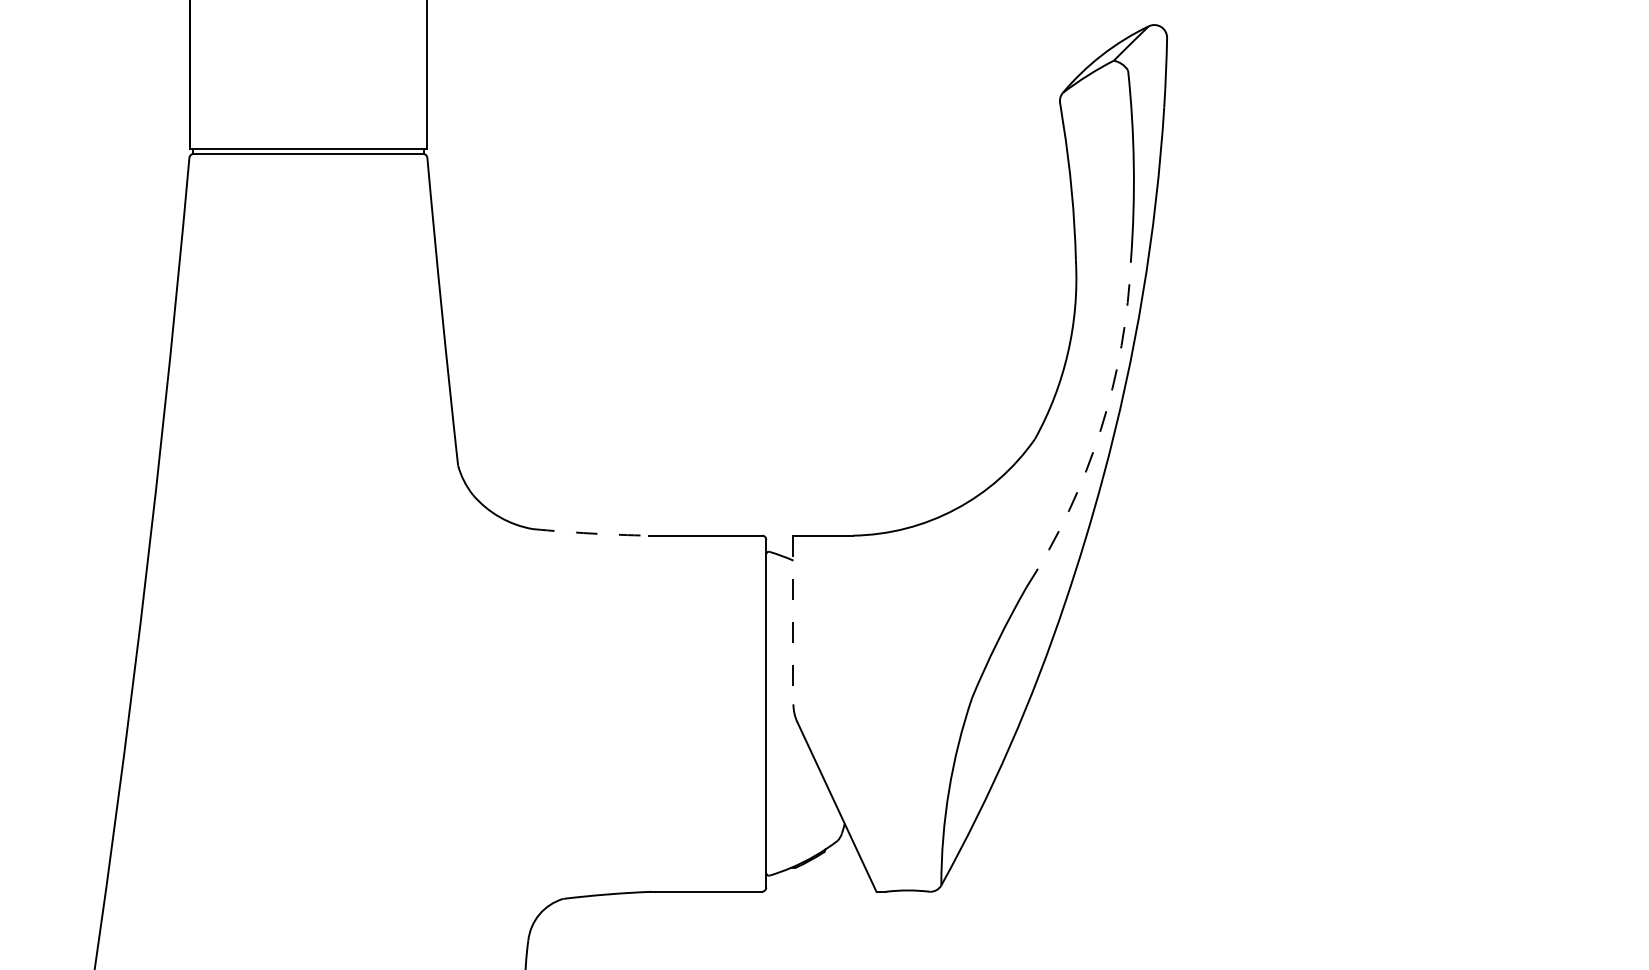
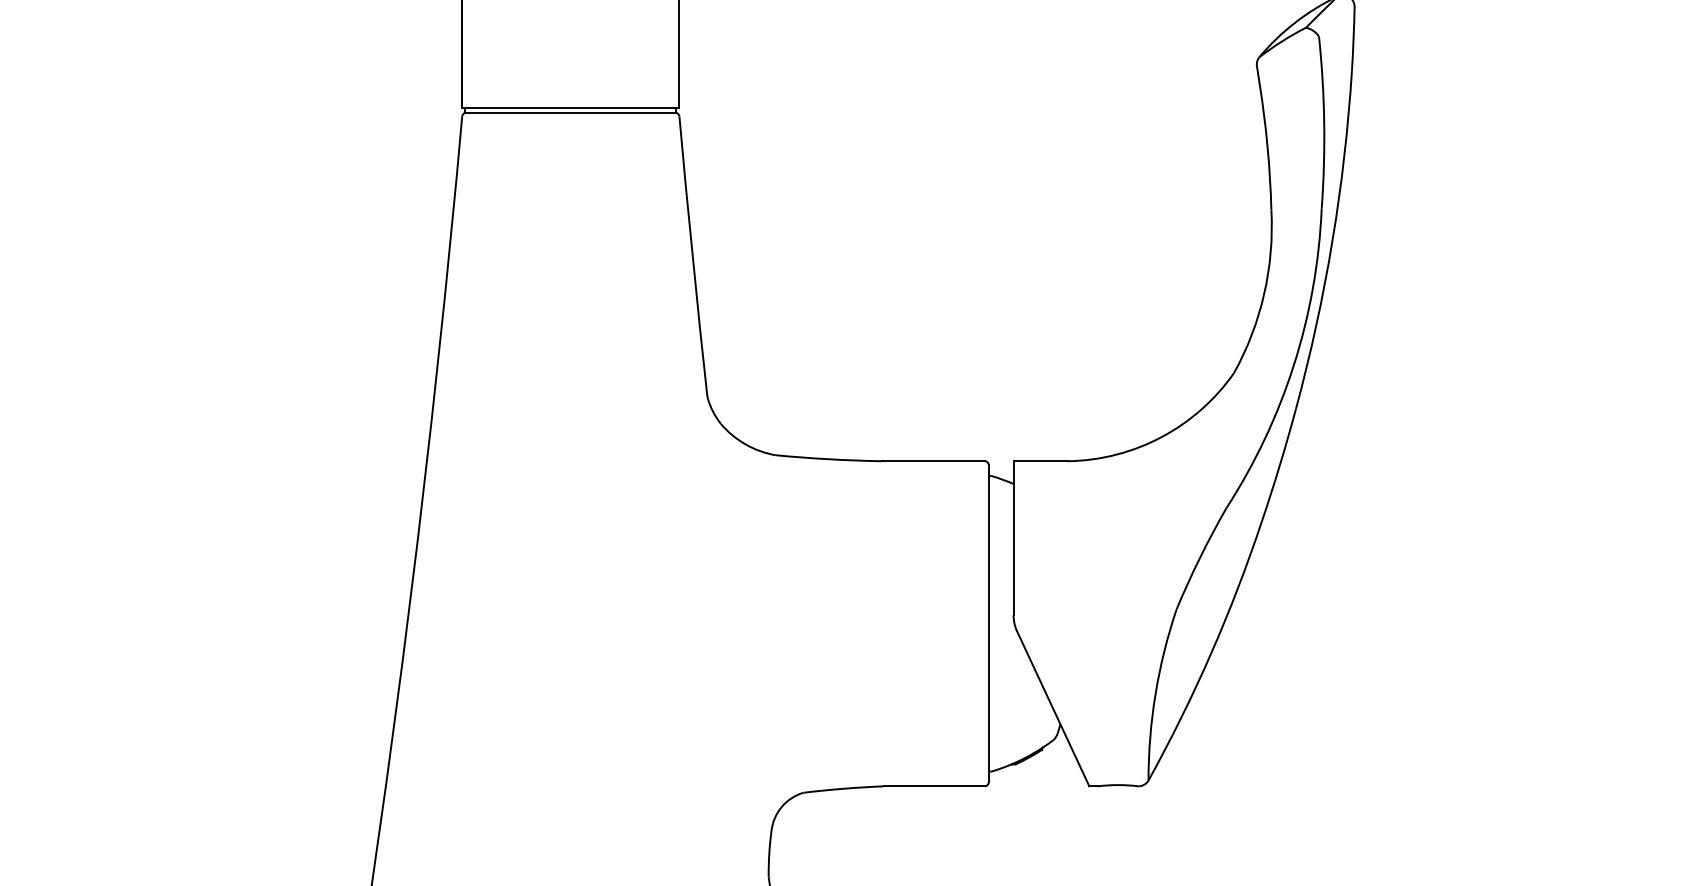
arc: (1101, 429) -> (1294, 364), dashed -> solid
arc: (590, 533) -> (828, 459), dashed -> solid
line: (793, 620) -> (1013, 538), dashed -> solid

